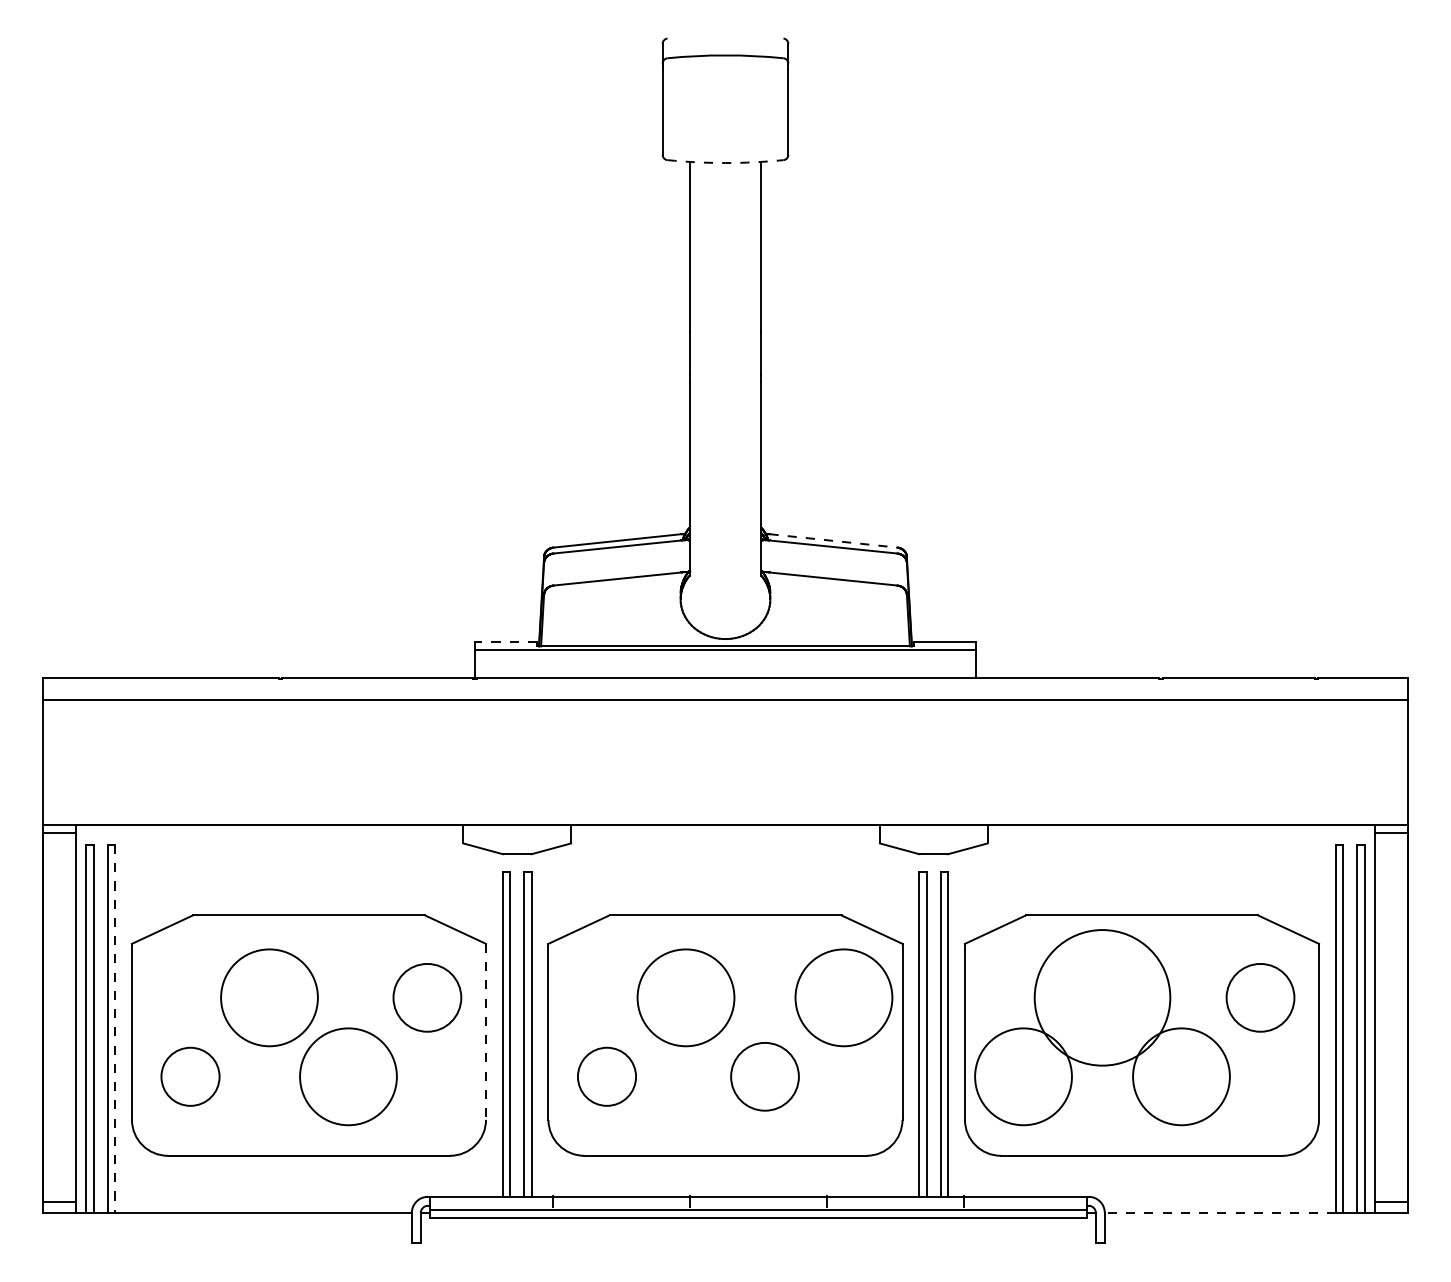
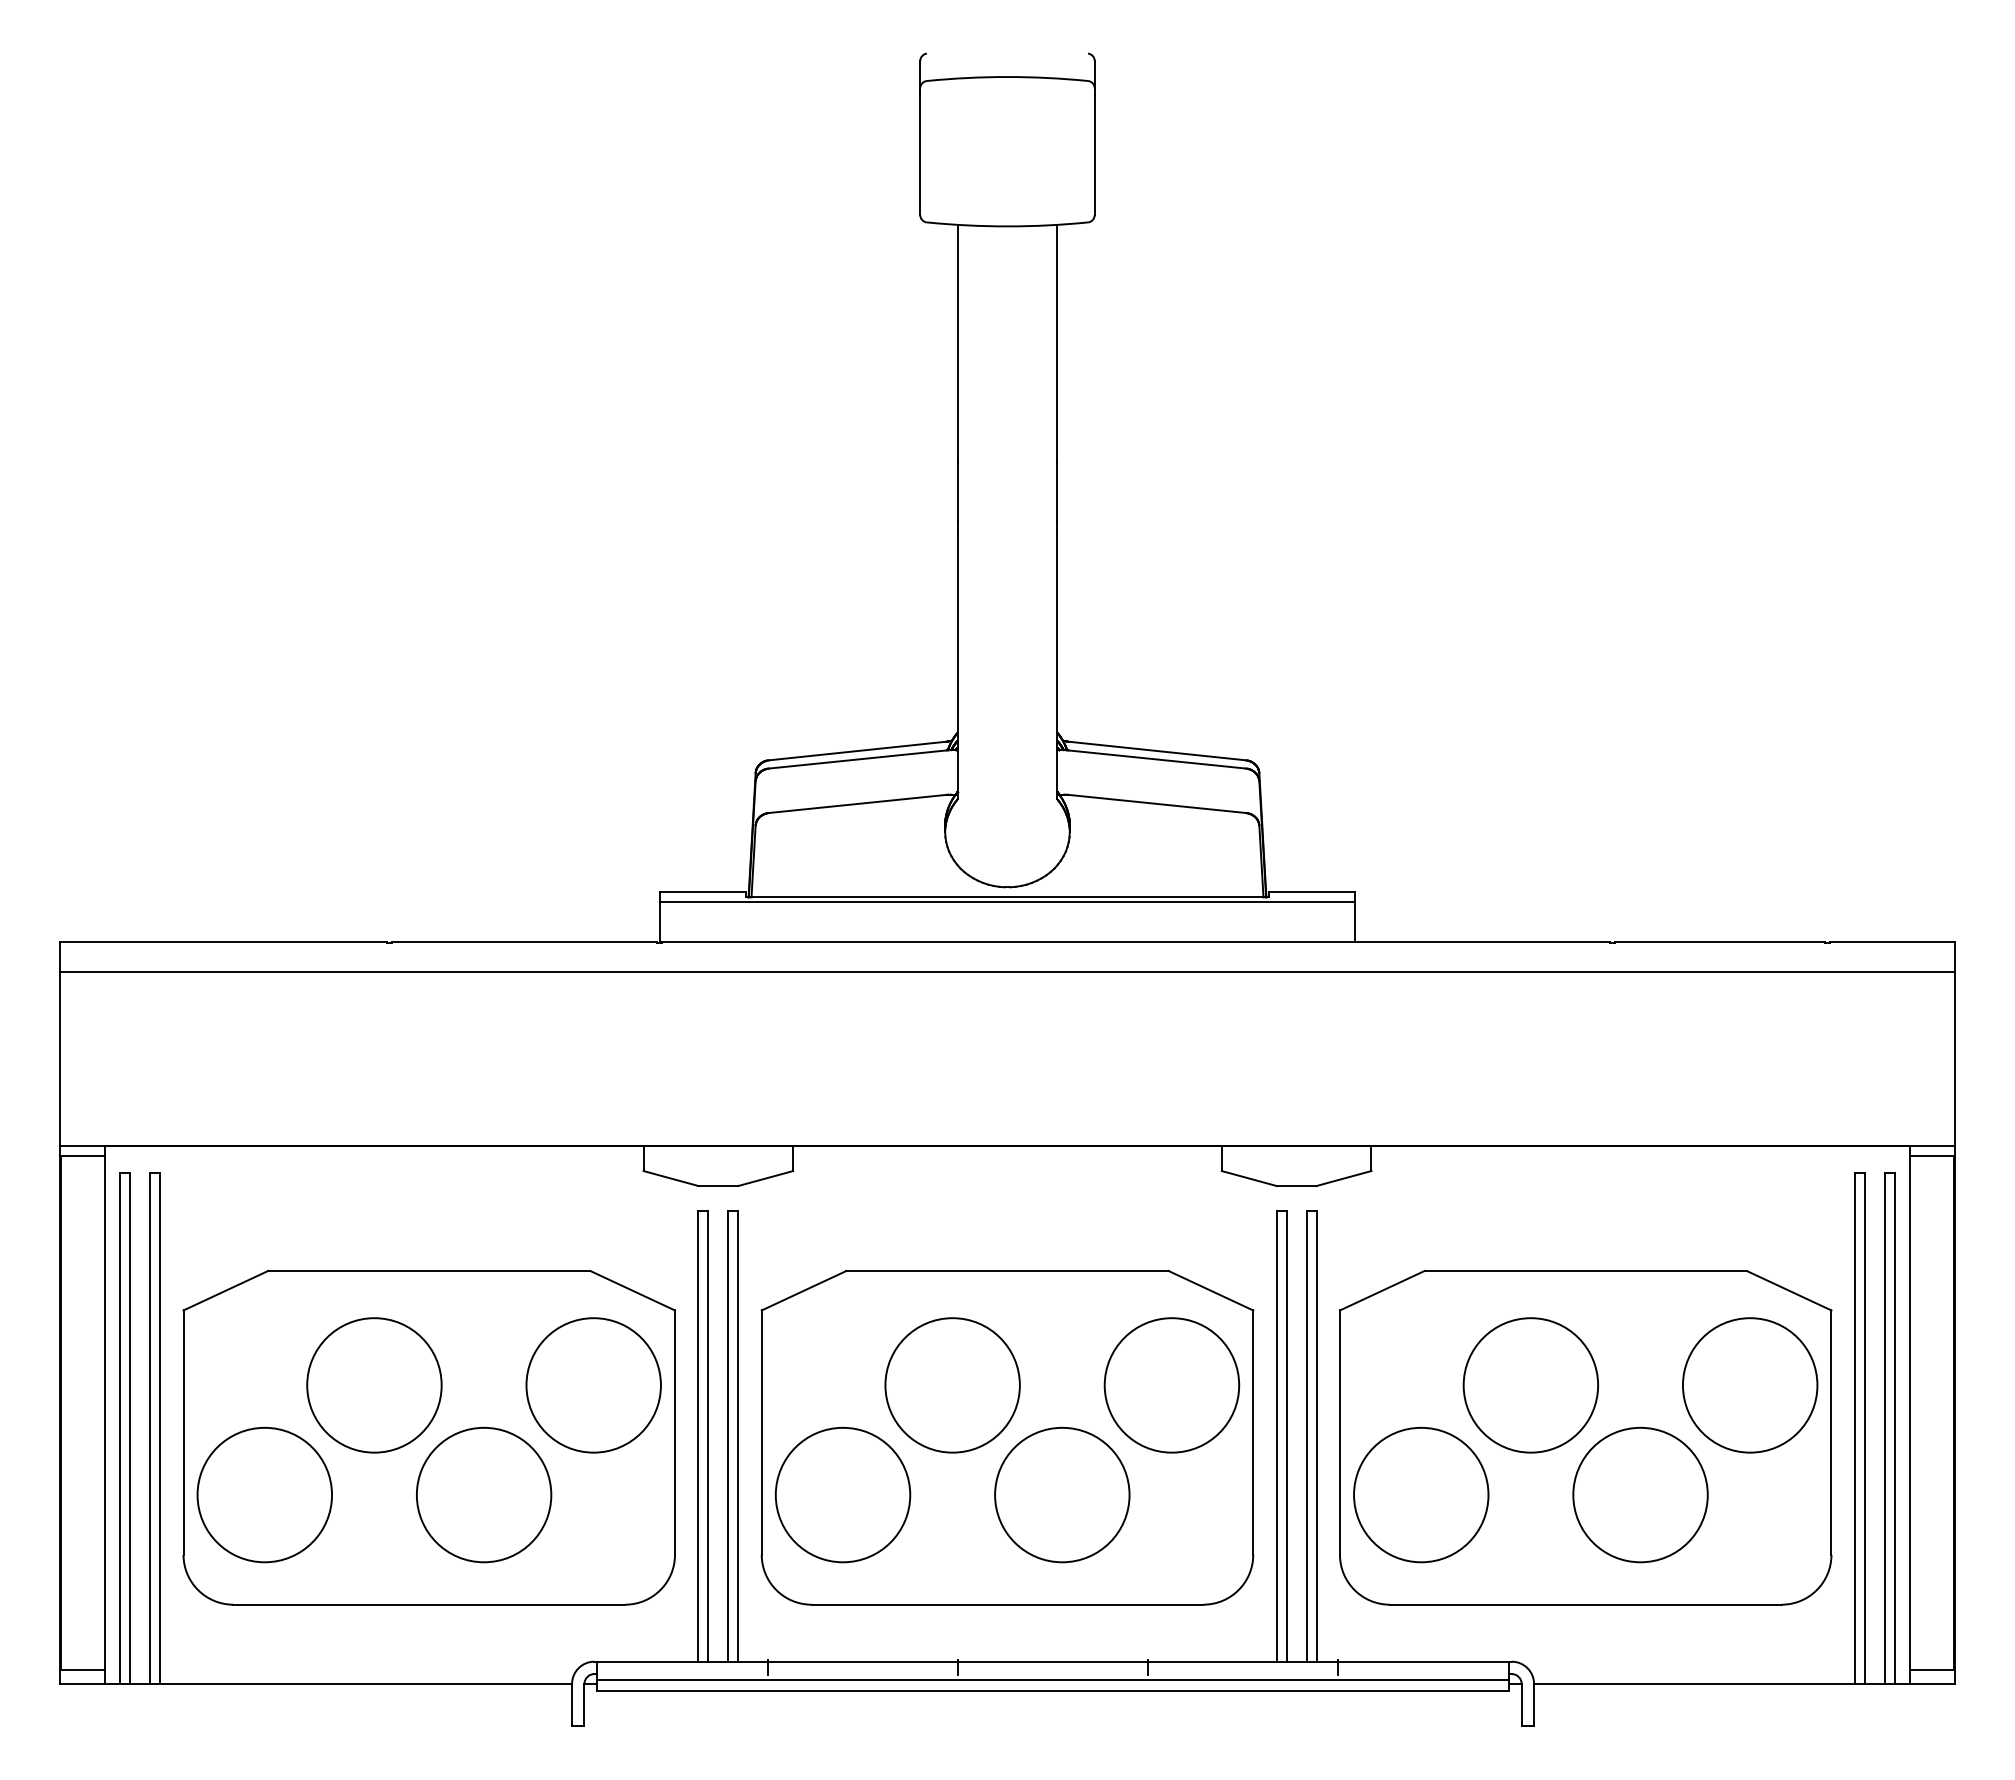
arc: (725, 163) -> (1007, 226), dashed -> solid
line: (833, 541) -> (1157, 751), dashed -> solid
line: (505, 642) -> (702, 891), dashed -> solid
circle: (427, 997) -> (593, 1385), size x1.43
circle: (1102, 997) -> (1530, 1385), size x0.71
circle: (1260, 997) -> (1750, 1385), size x1.43
line: (115, 1028) -> (160, 1428), dashed -> solid
line: (486, 1032) -> (675, 1433), dashed -> solid
circle: (190, 1076) -> (264, 1494), size x1.67
circle: (606, 1076) -> (842, 1494), size x1.67
circle: (765, 1076) -> (1062, 1494), size x1.43
line: (1219, 1213) -> (1693, 1684), dashed -> solid

